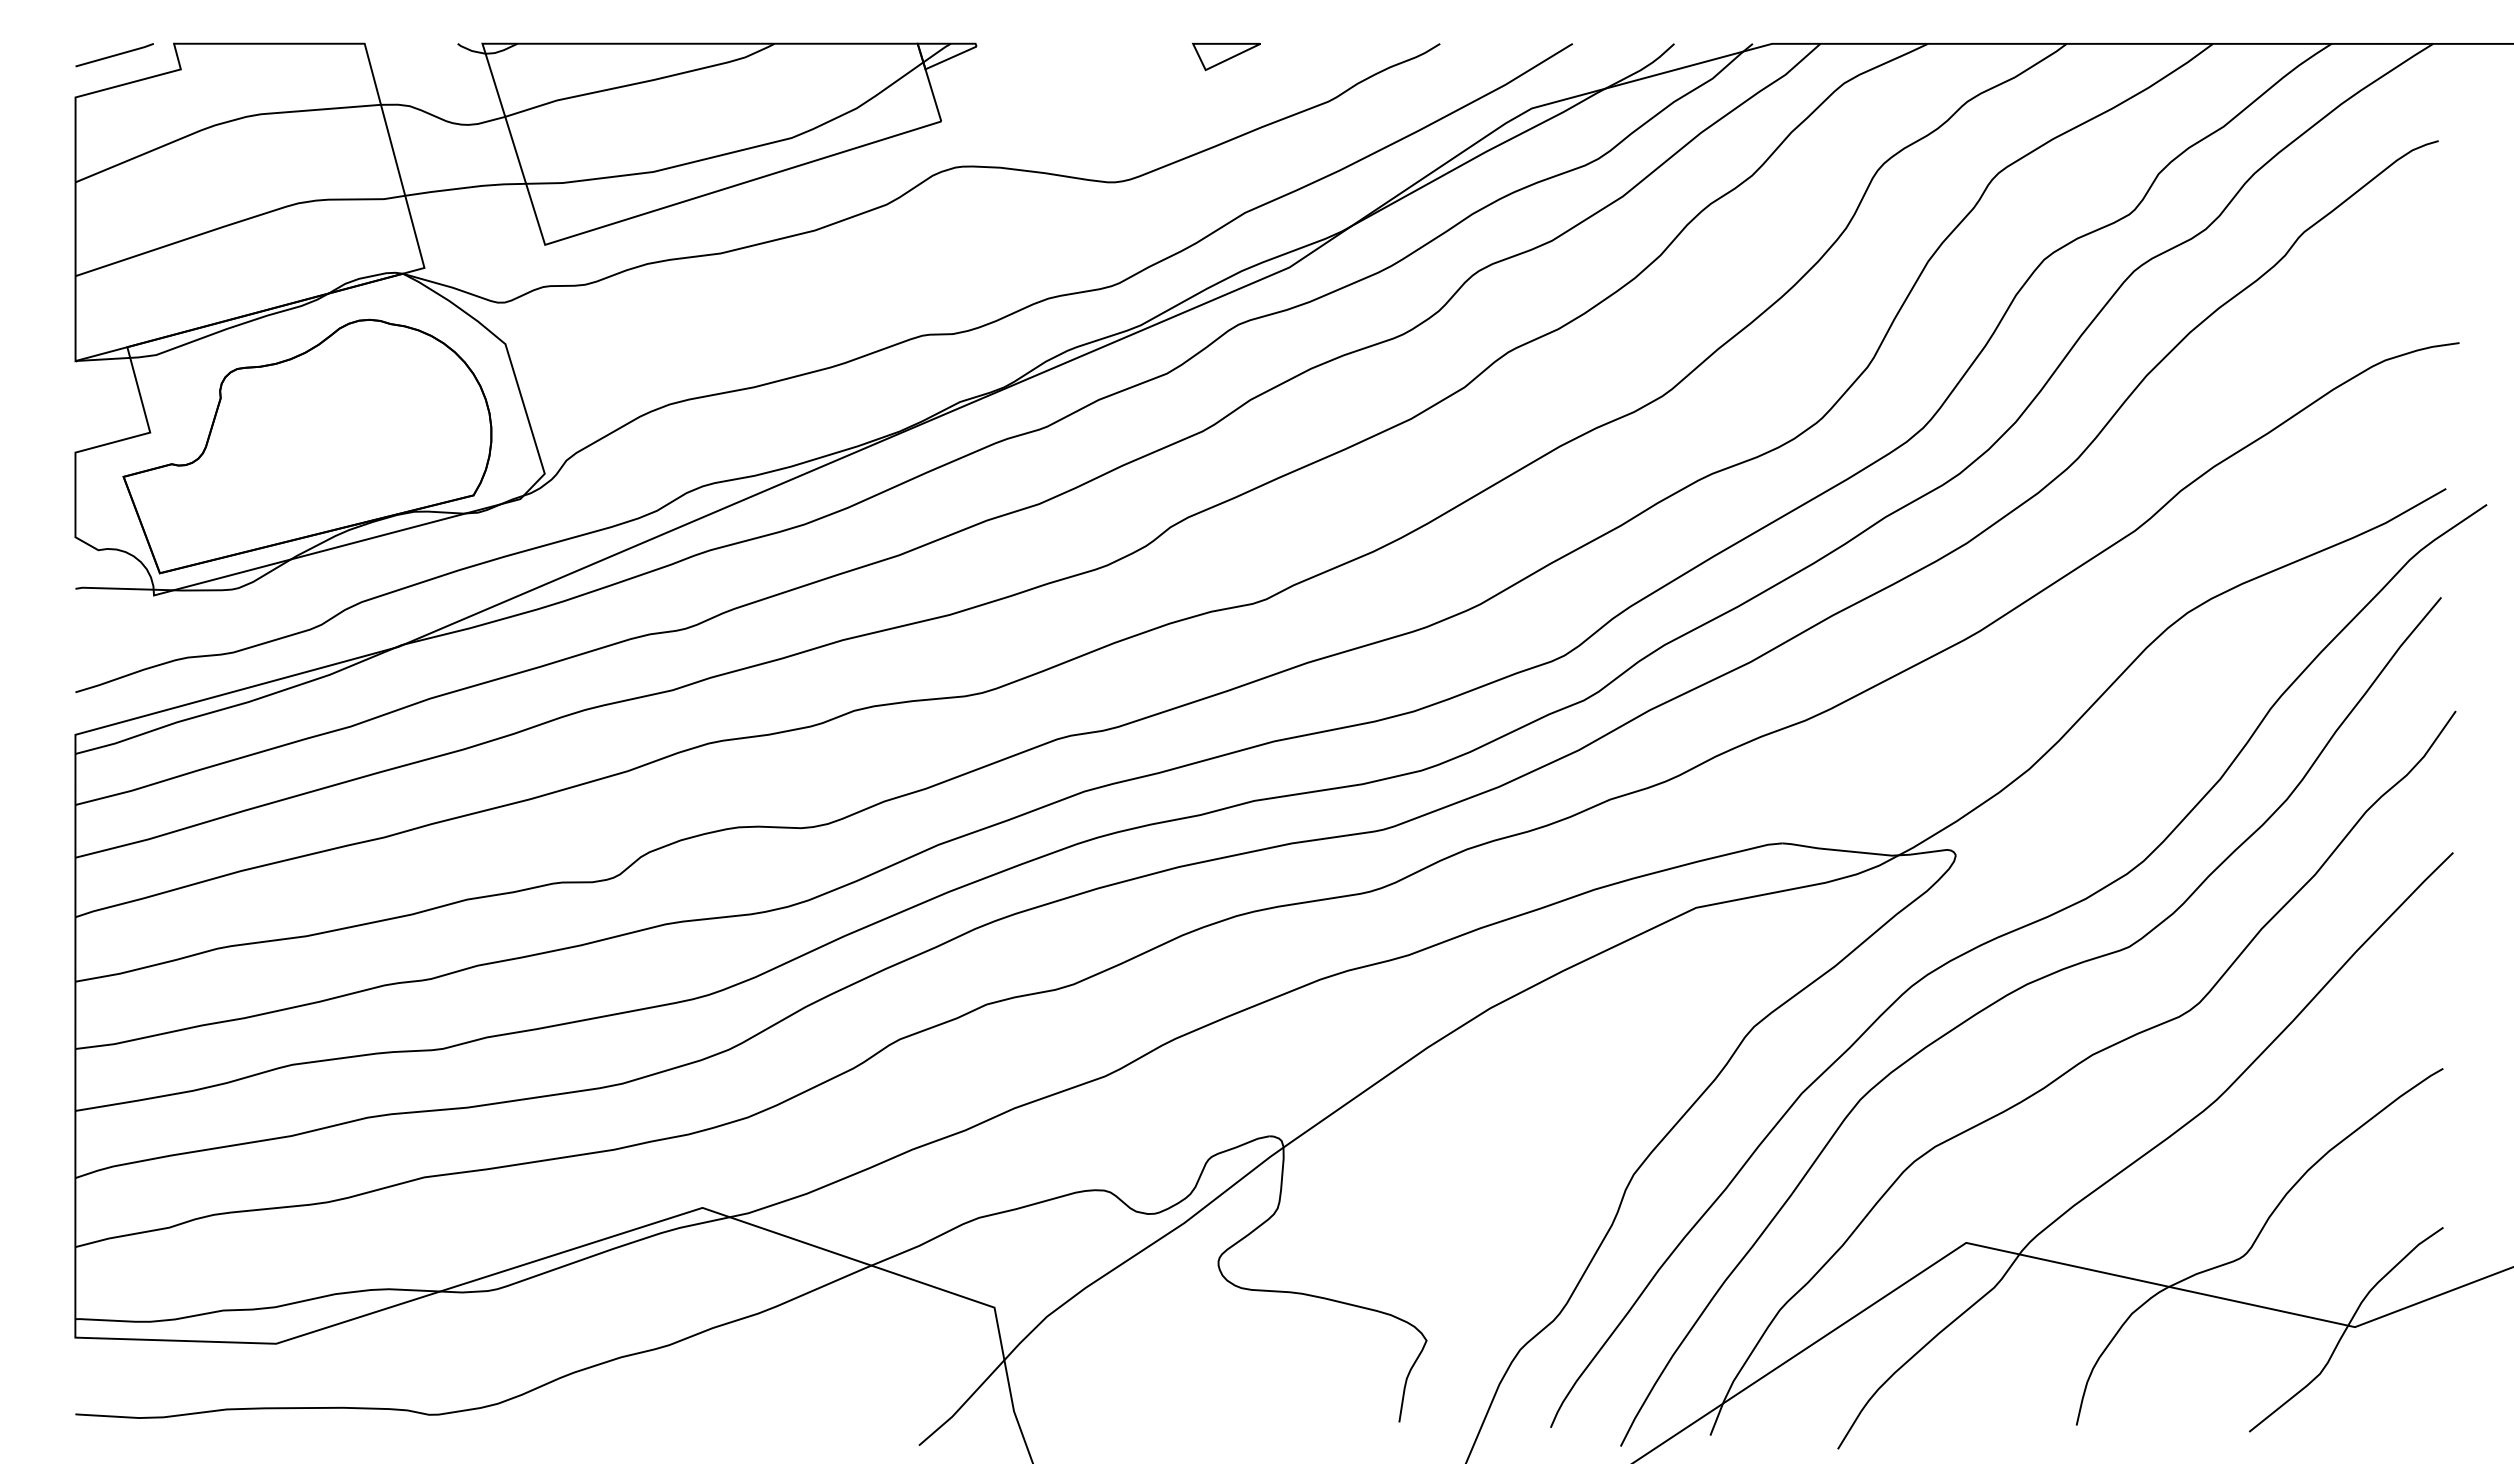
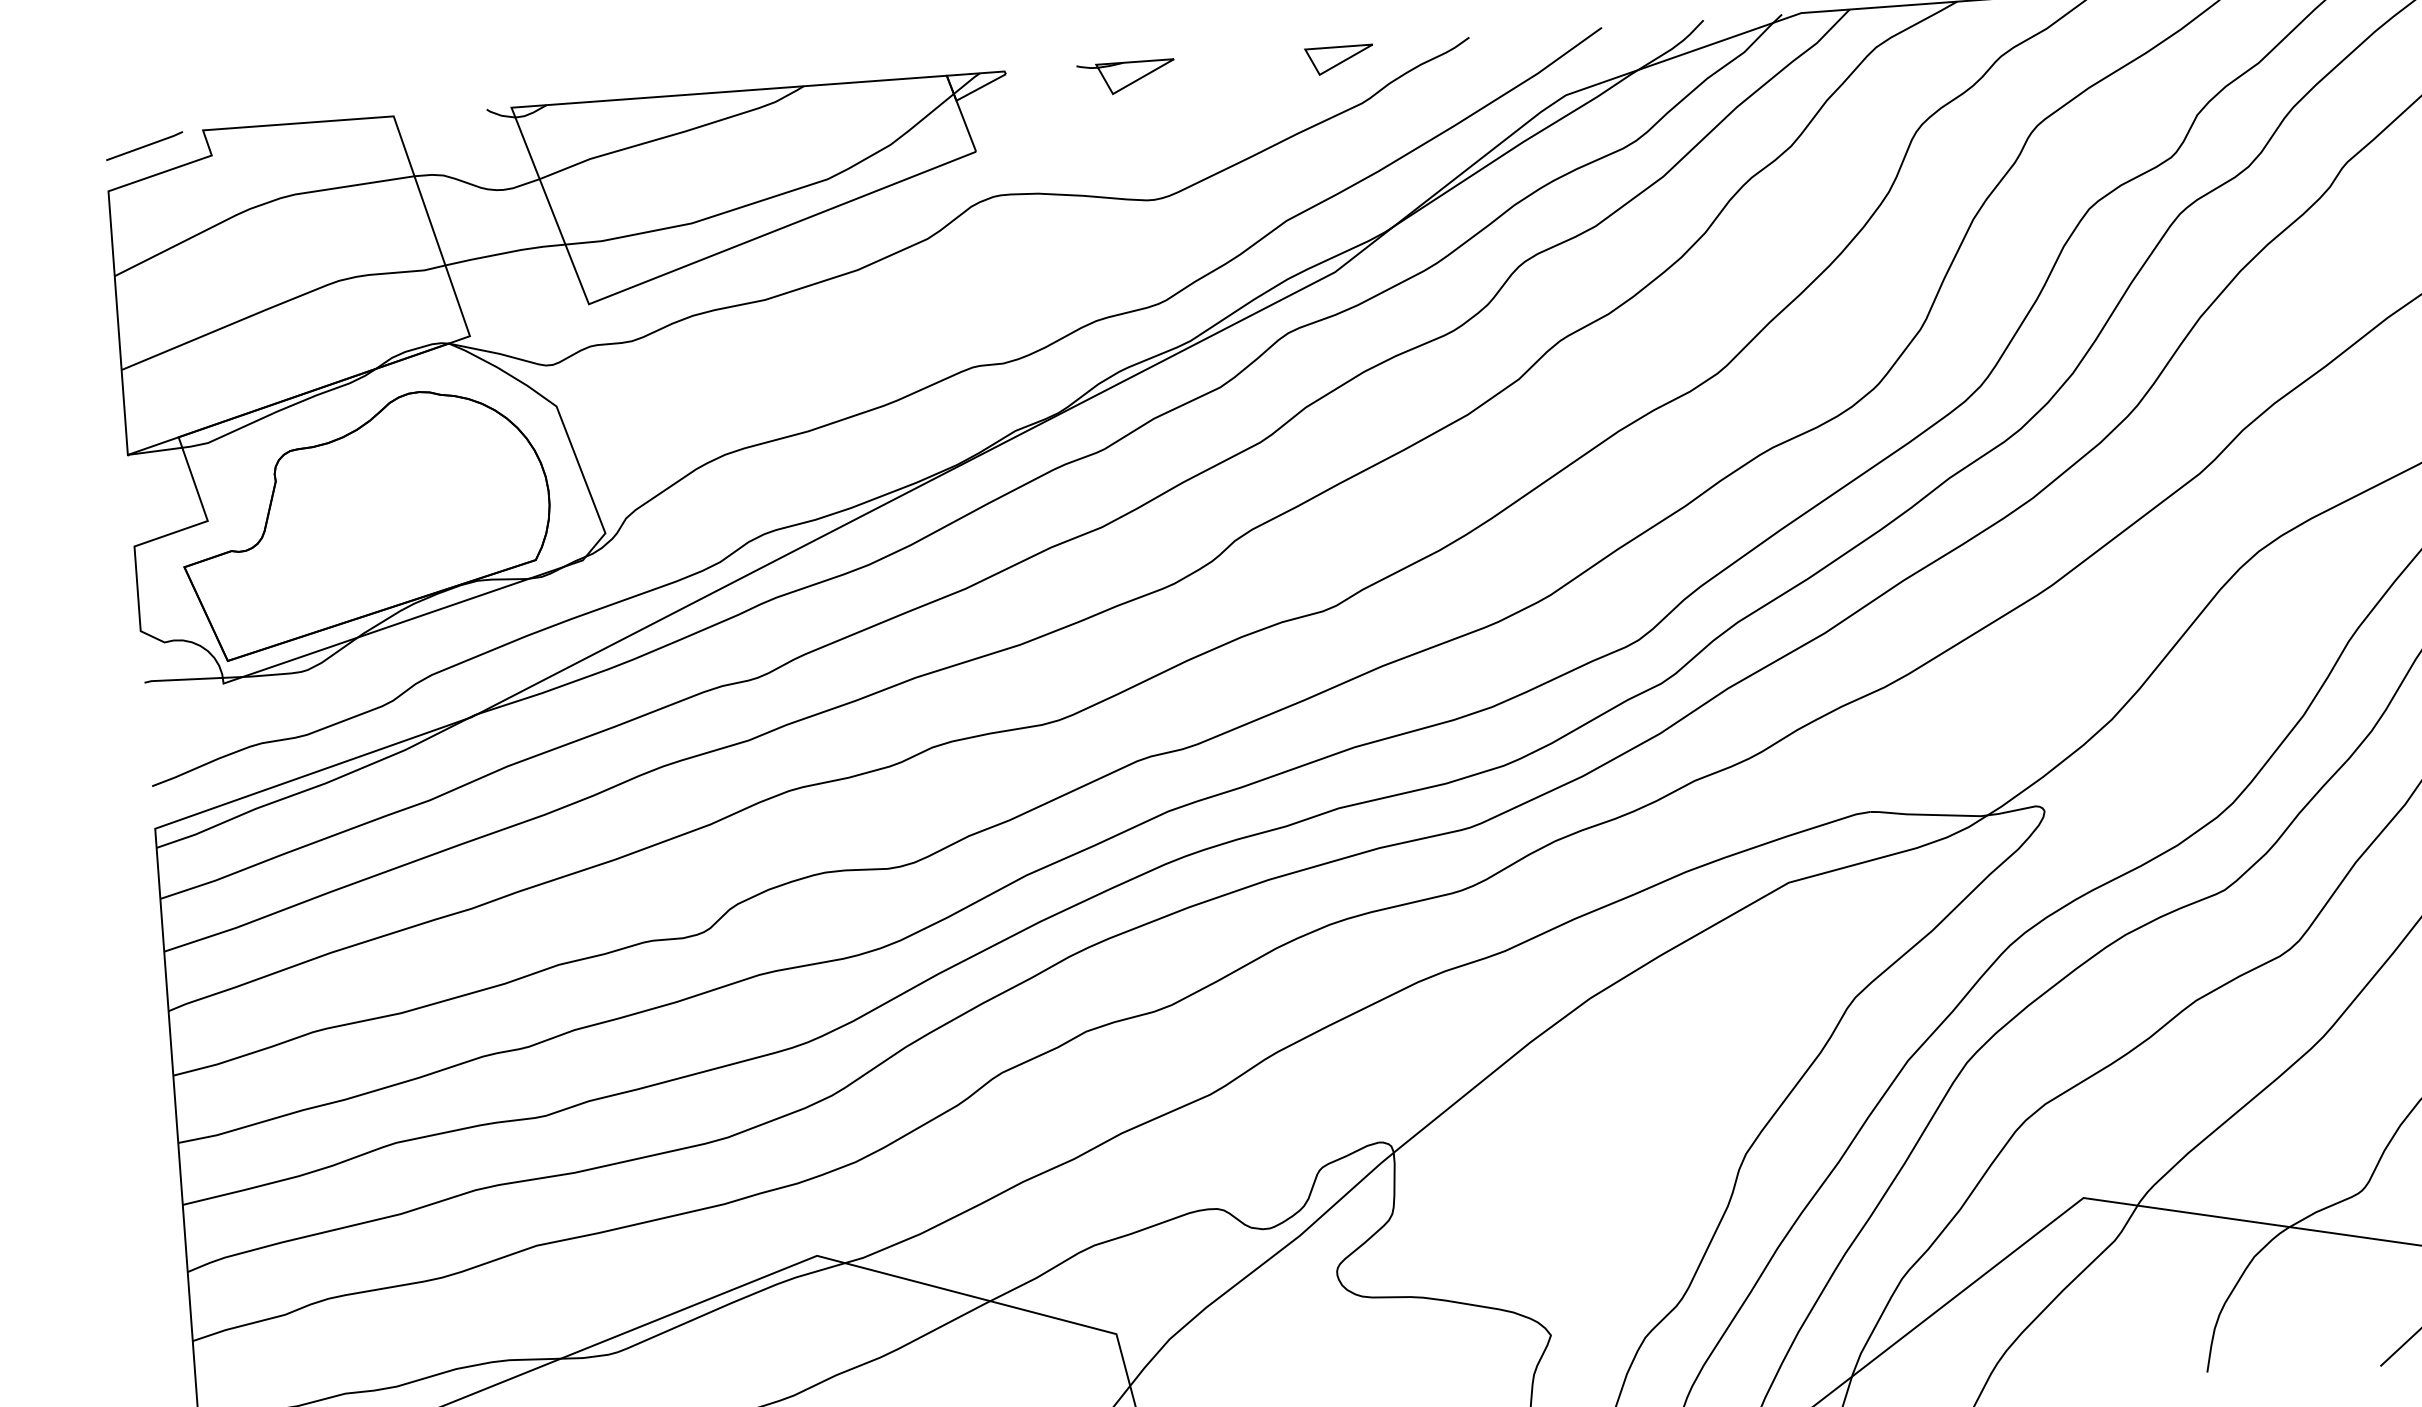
part: (1226, 57) -> (1339, 60), moved
part: (1096, 58) -> (1126, 77), added

